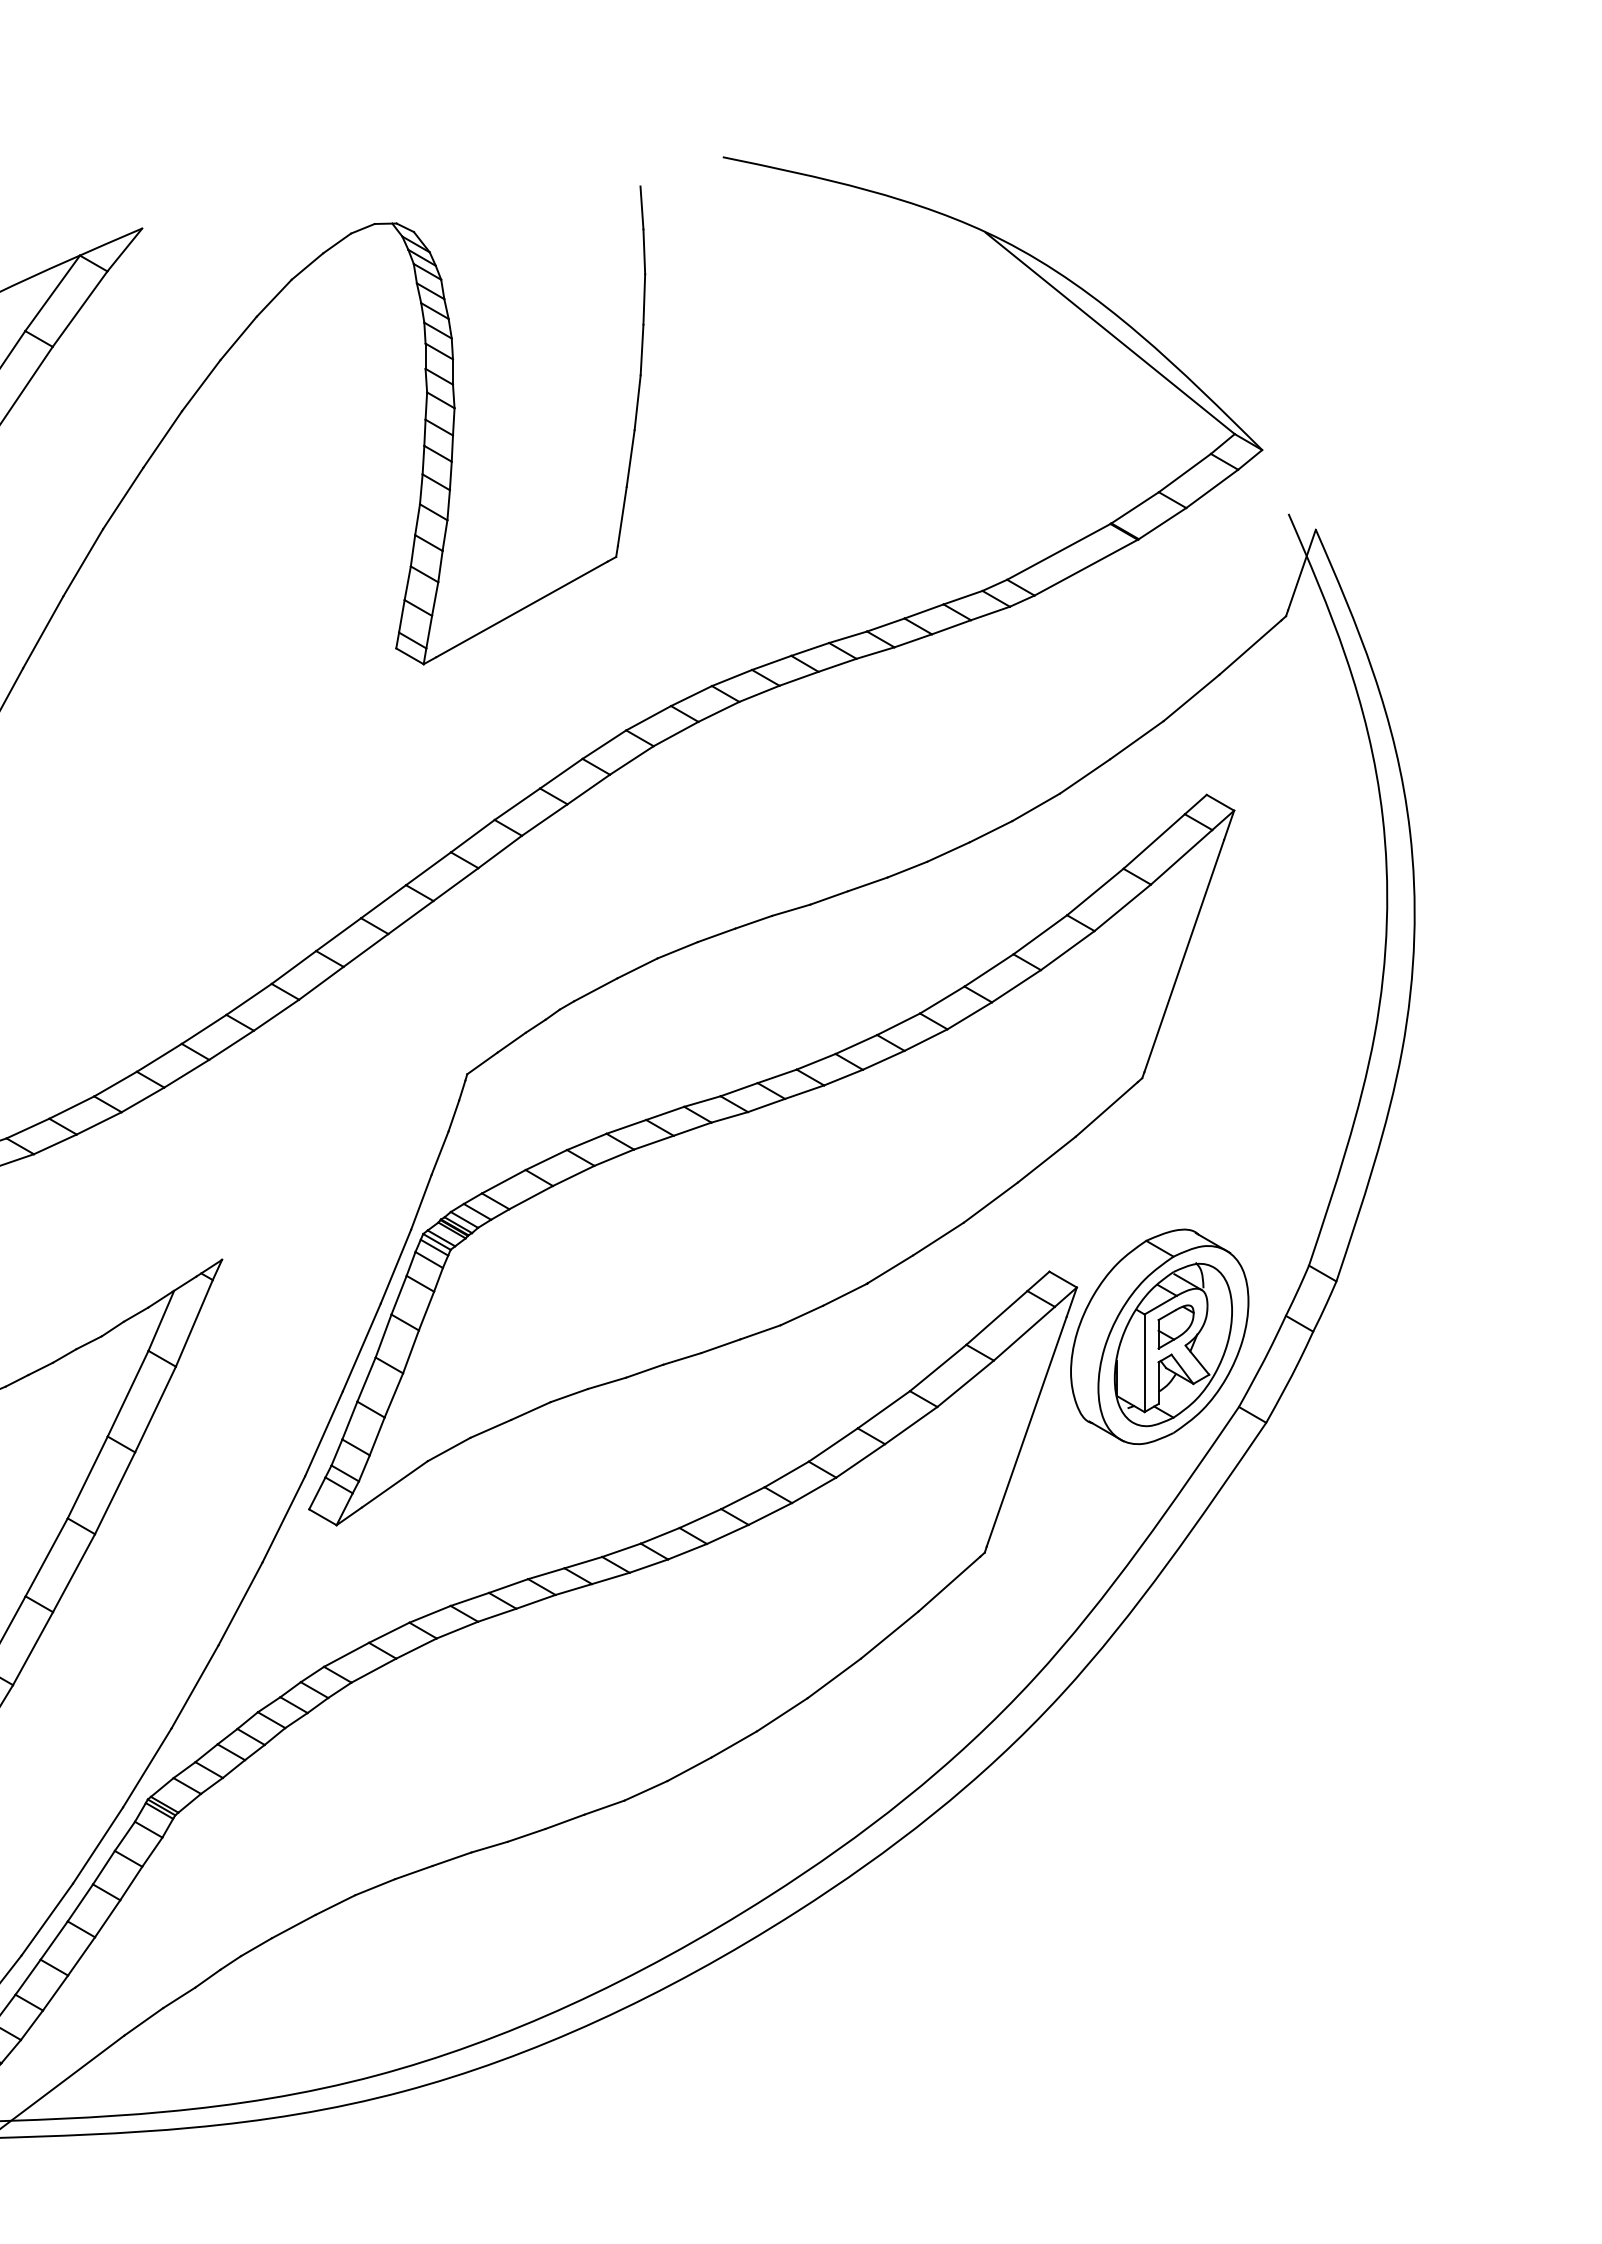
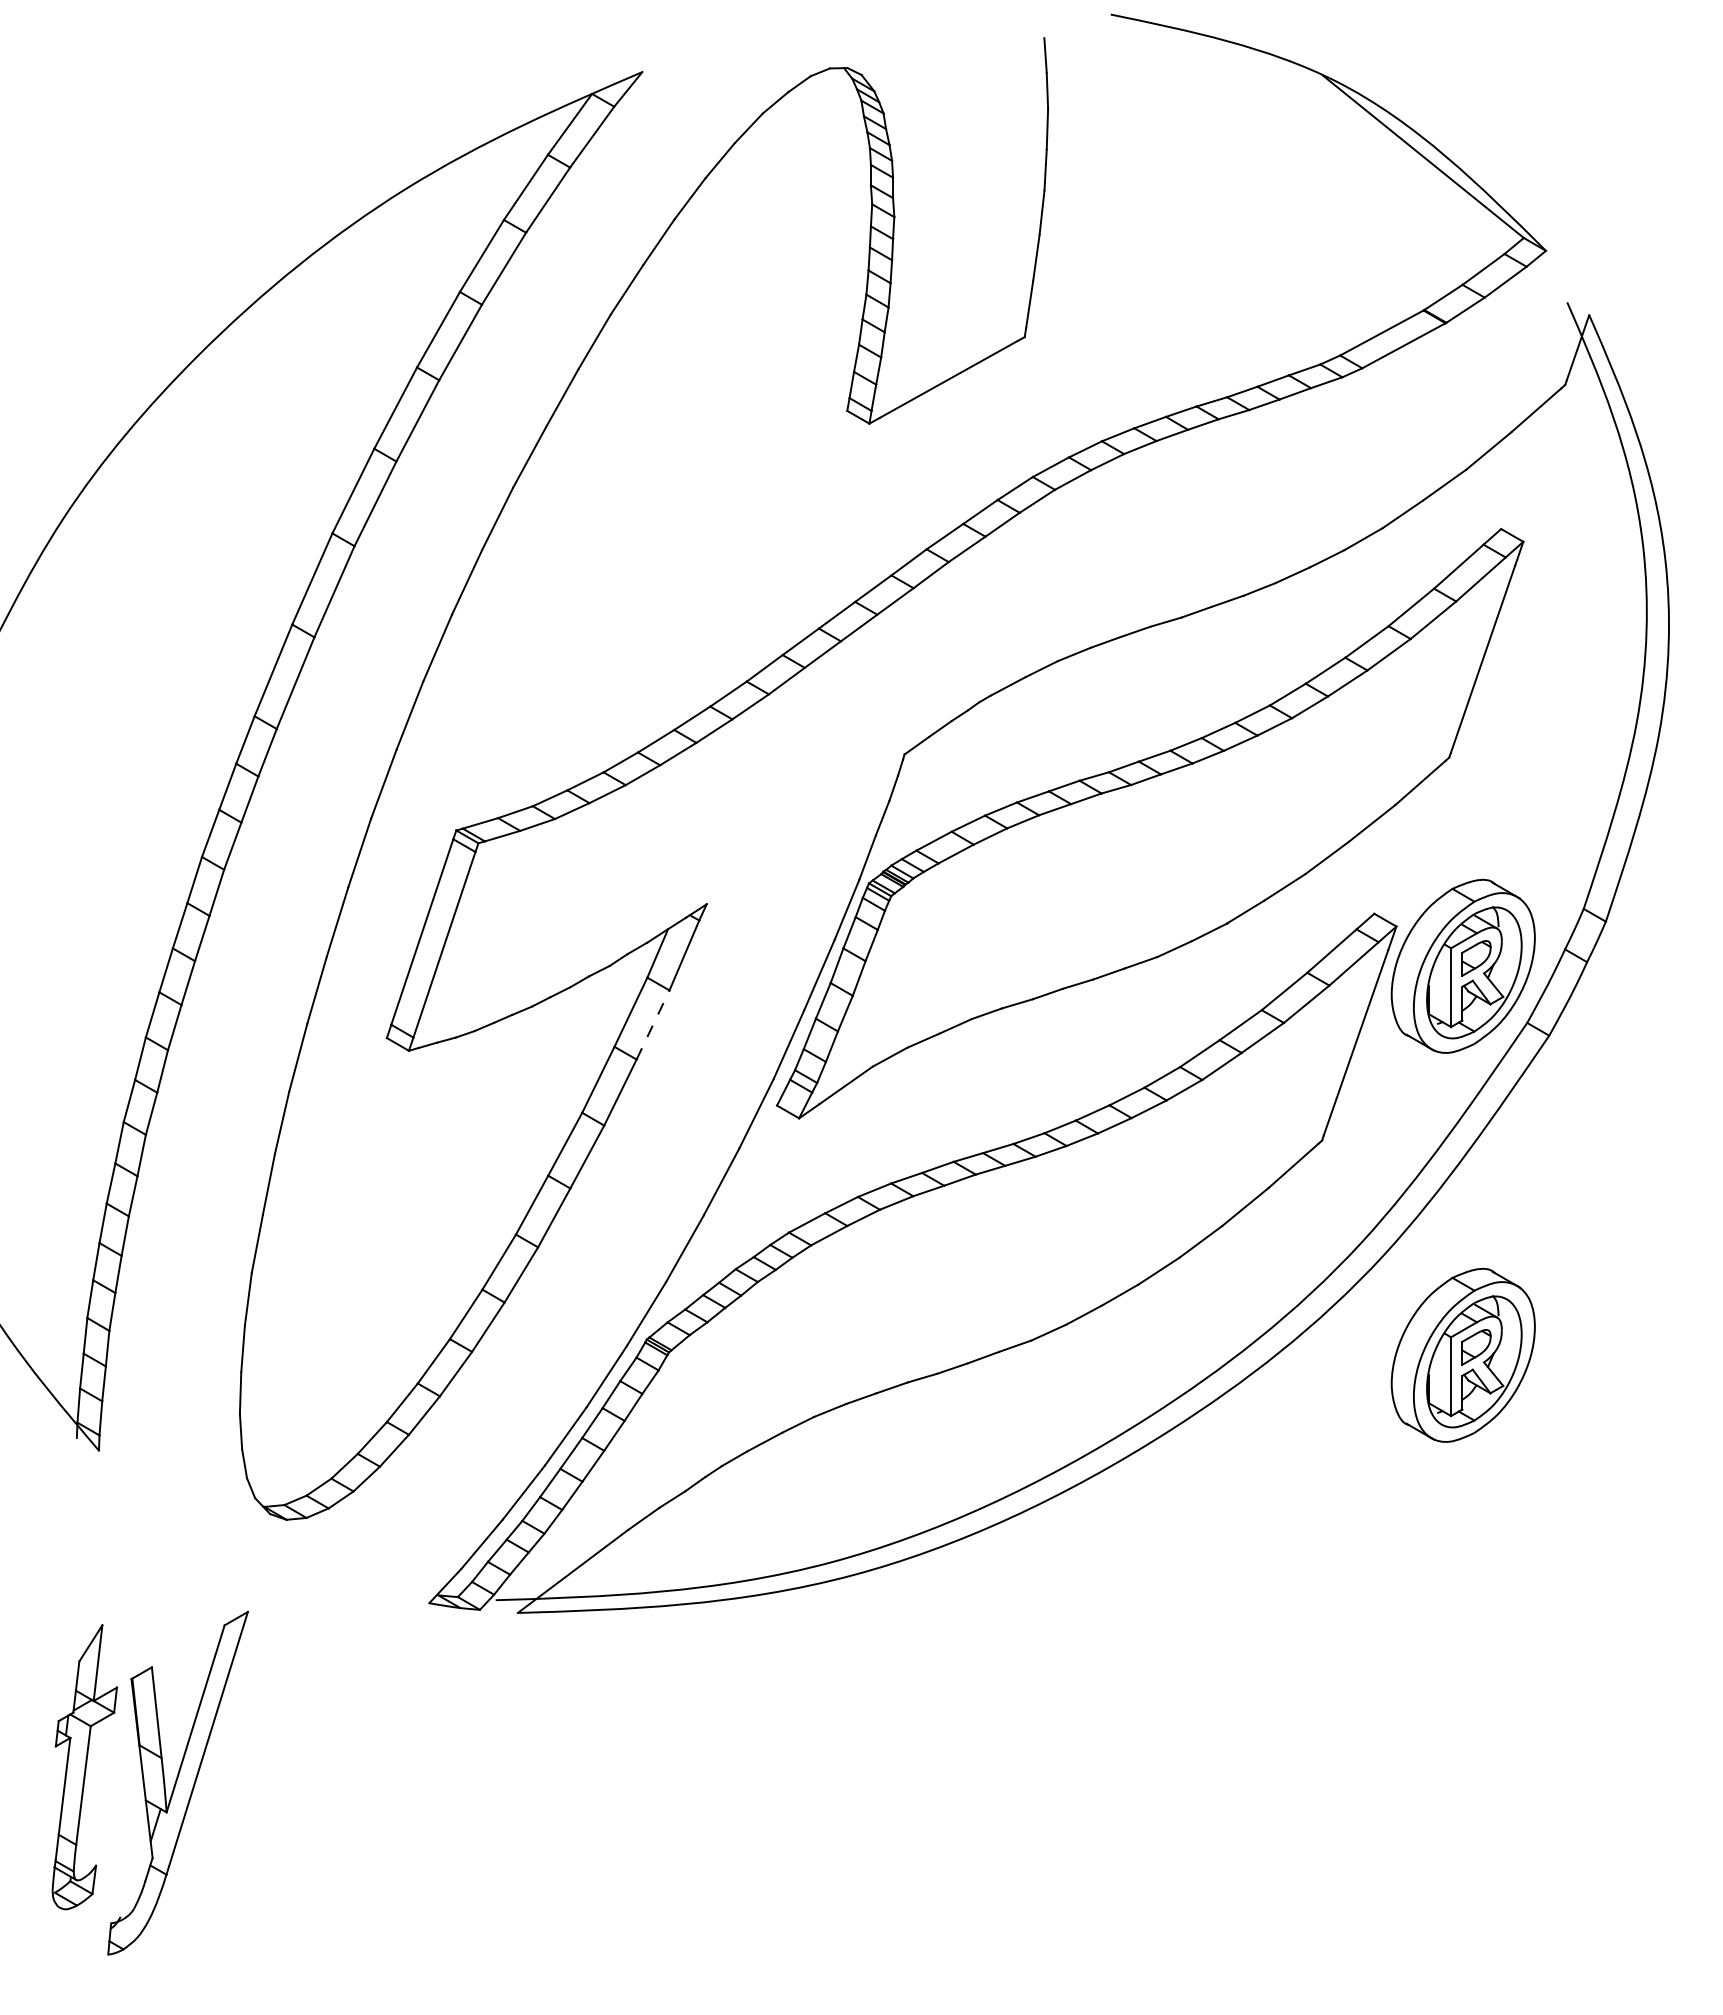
line: (156, 1408) -> (653, 1024), solid -> dashed
part: (1158, 1817) -> (1462, 1354), added

